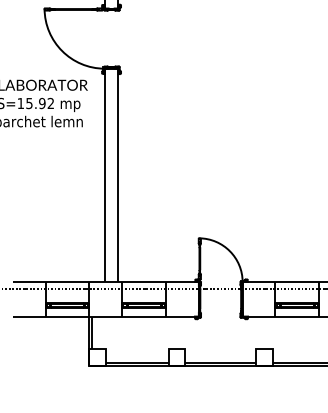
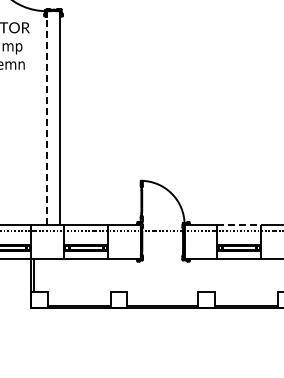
line: (104, 175) -> (46, 118), solid -> dashed
line: (297, 282) -> (239, 225), solid -> dashed

